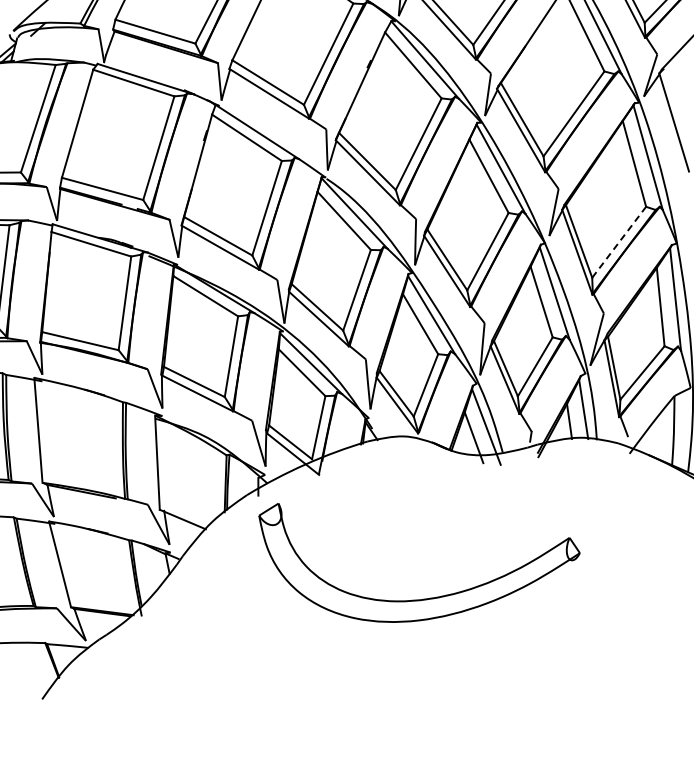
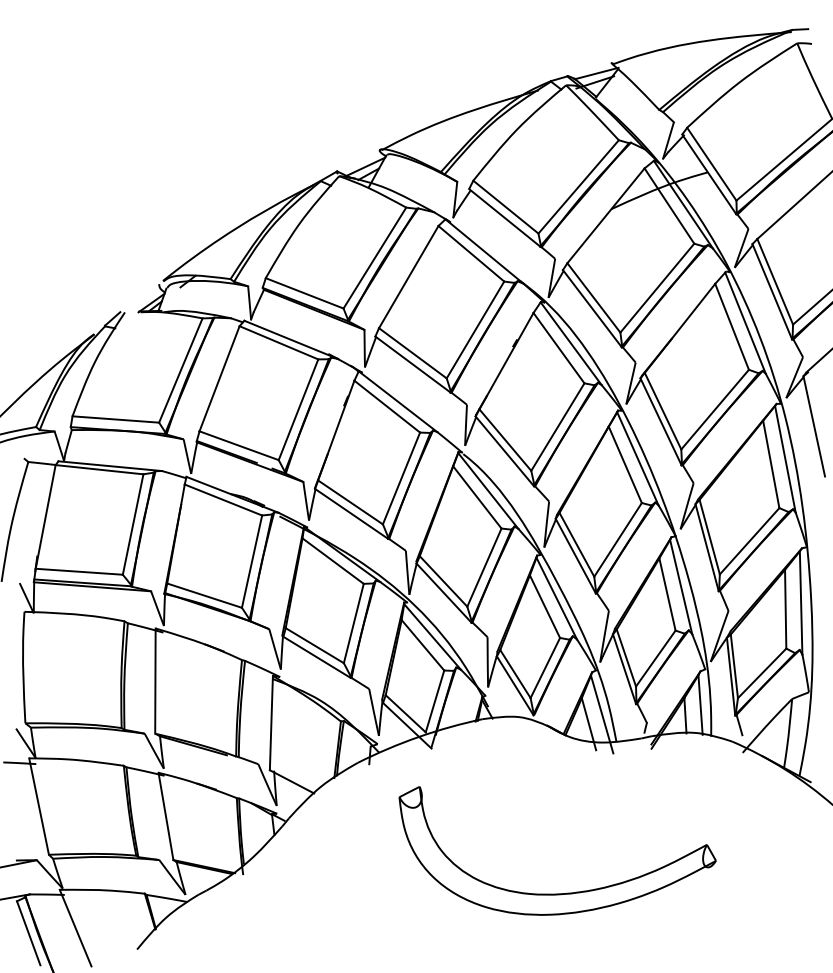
line: (619, 242) -> (749, 541), dashed -> solid
part: (433, 596) -> (566, 892), moved

